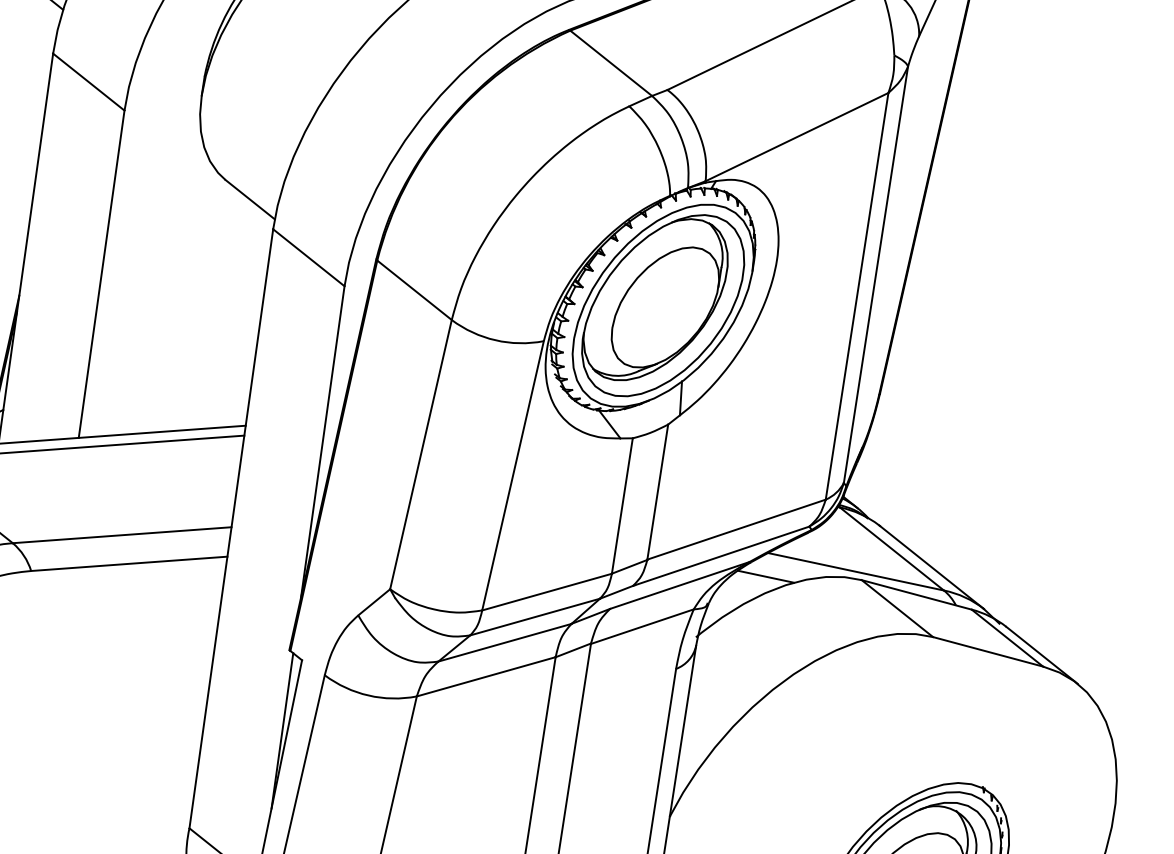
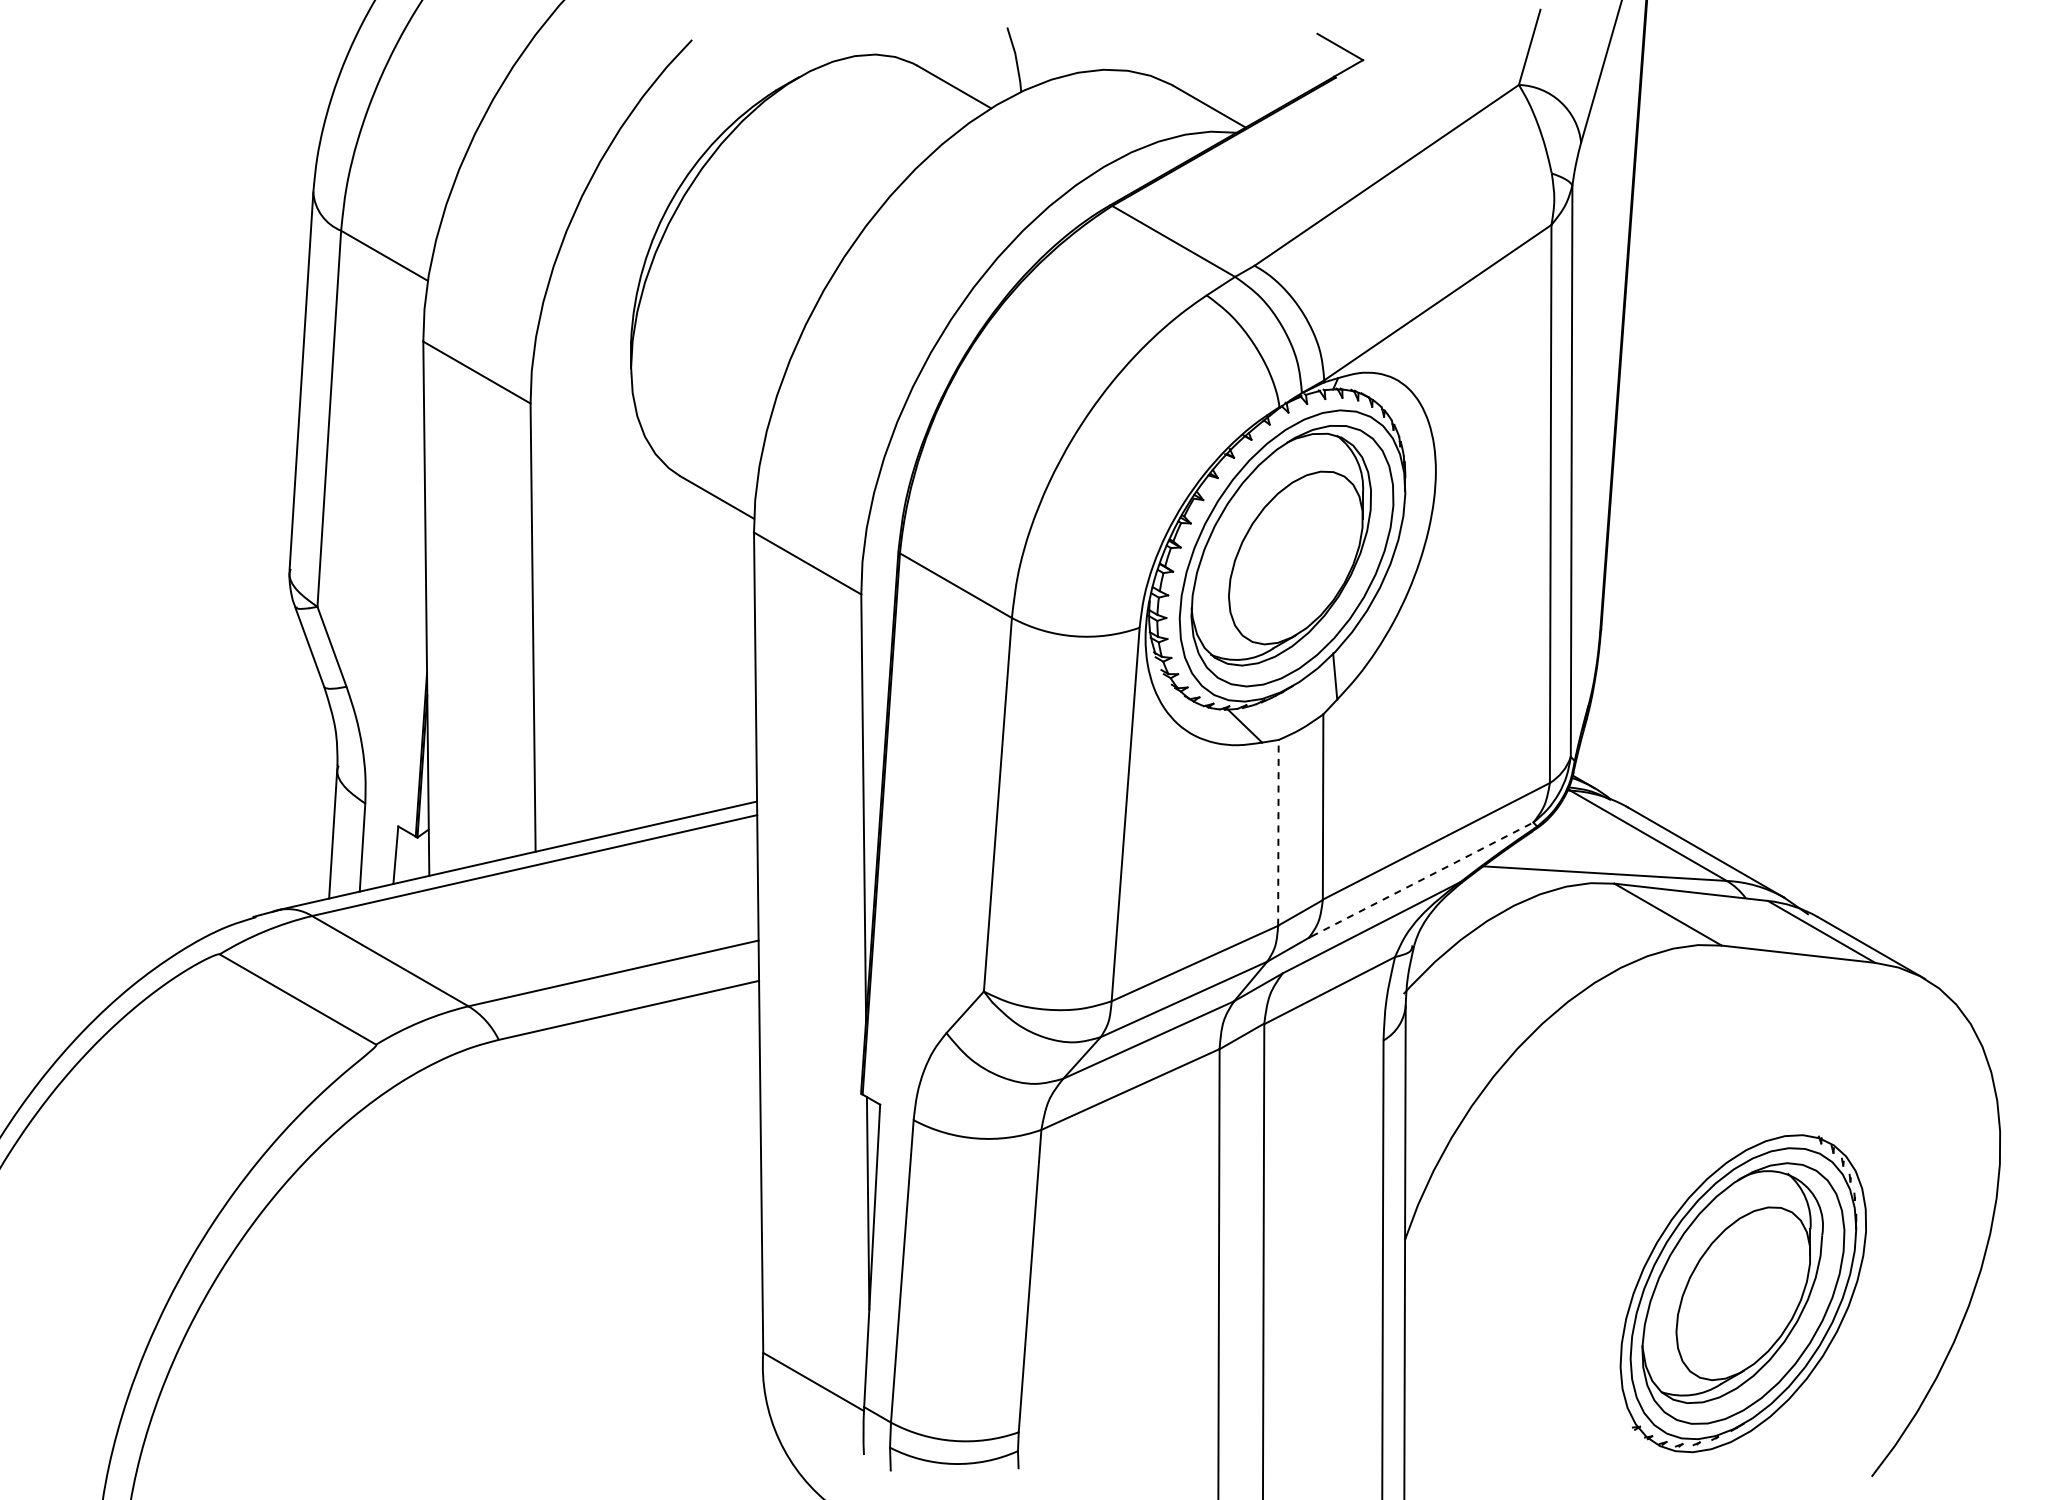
line: (622, 505) -> (1278, 832), solid -> dashed
line: (722, 555) -> (1422, 879), solid -> dashed
line: (766, 576) -> (1485, 898), removed

